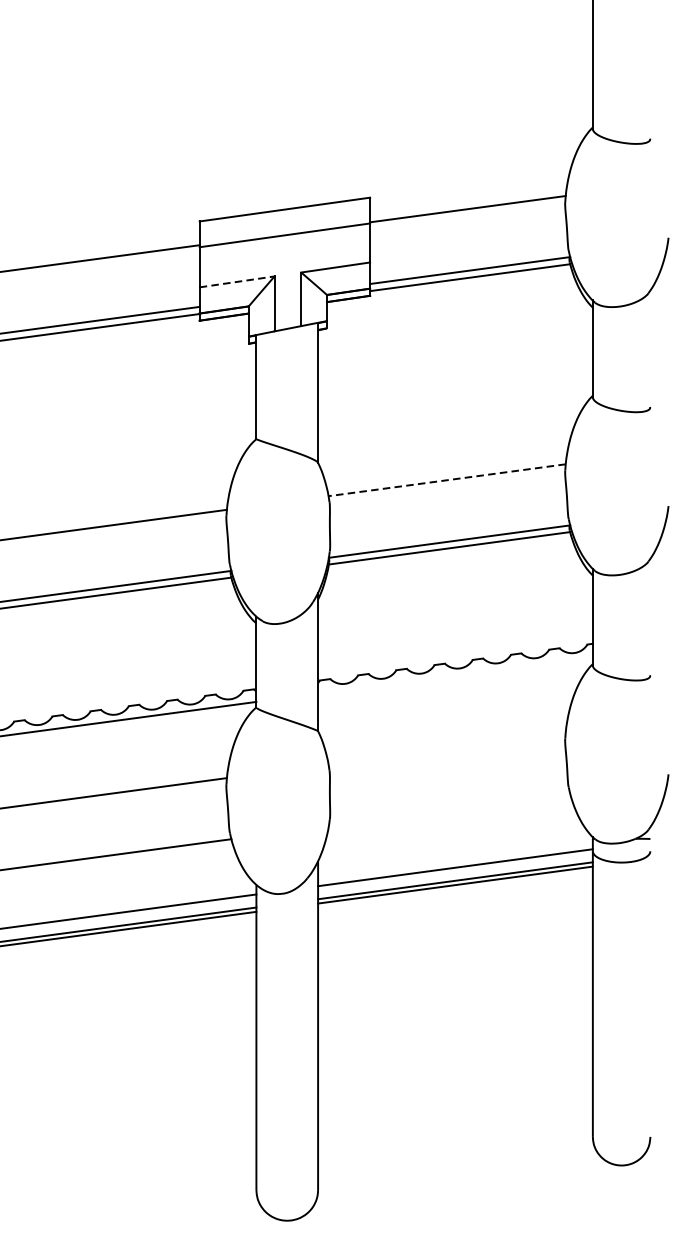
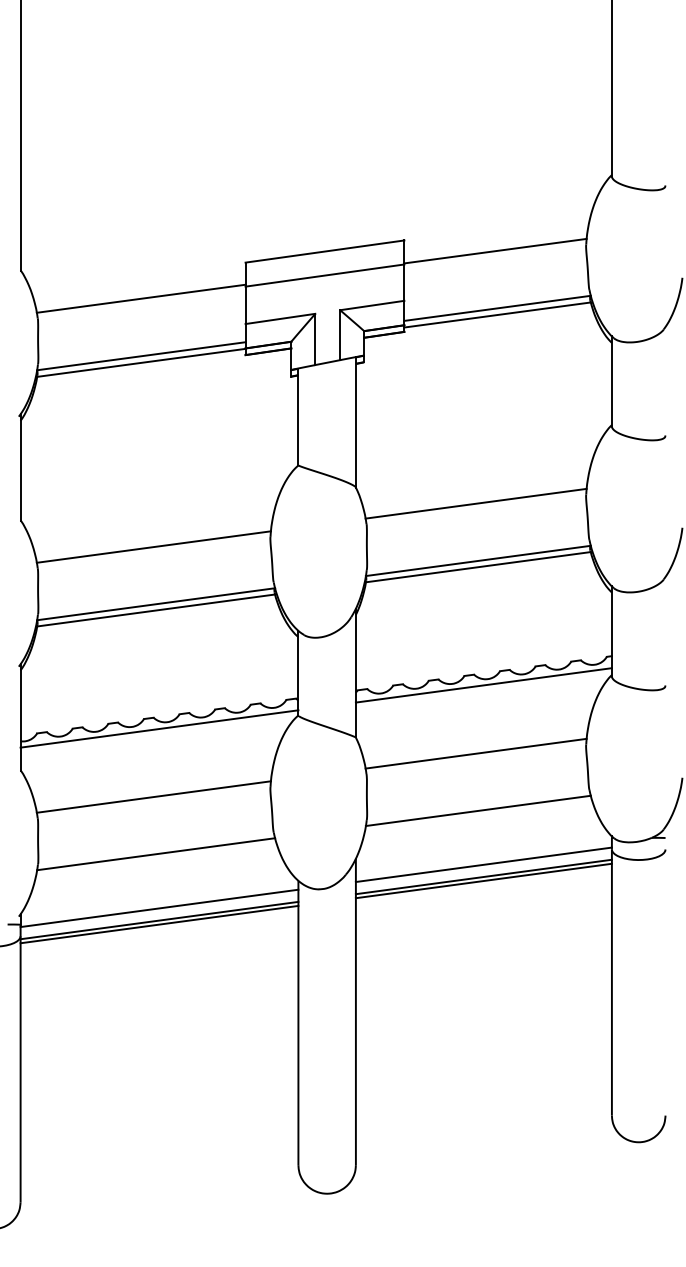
line: (237, 281) -> (280, 318), dashed -> solid
line: (447, 479) -> (476, 503), dashed -> solid
line: (455, 675) -> (483, 685), added
line: (446, 748) -> (475, 753), added
line: (448, 809) -> (477, 810), added

